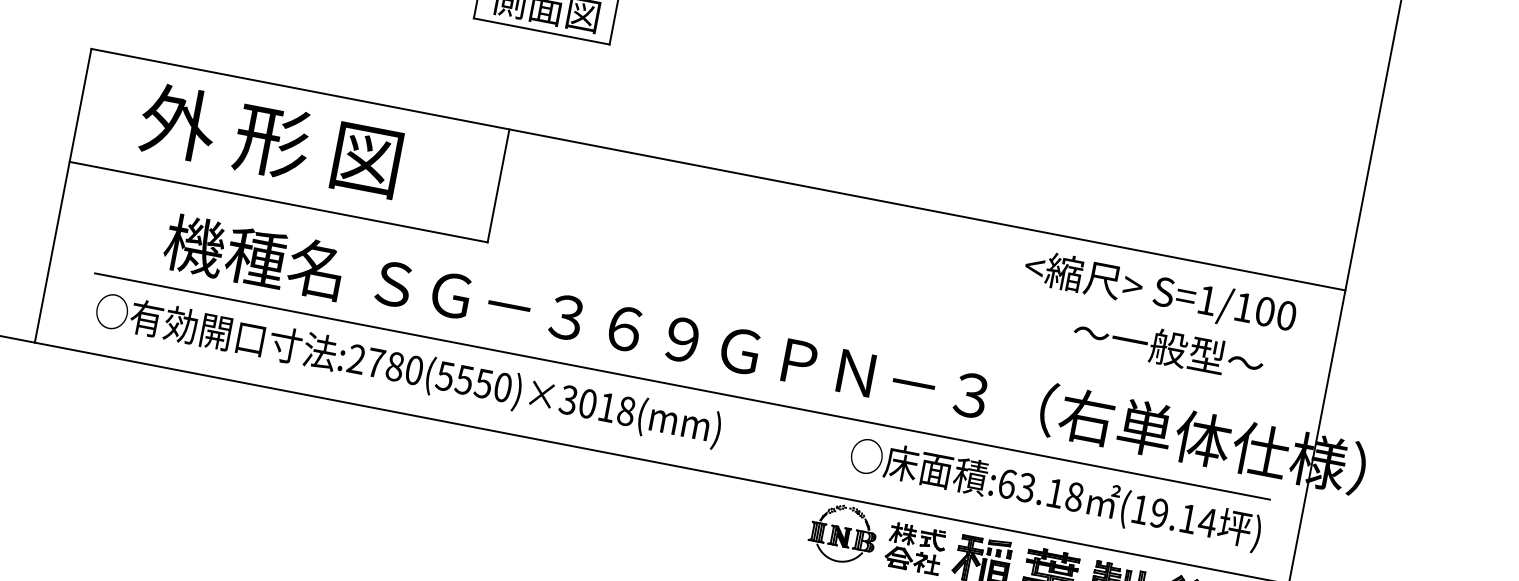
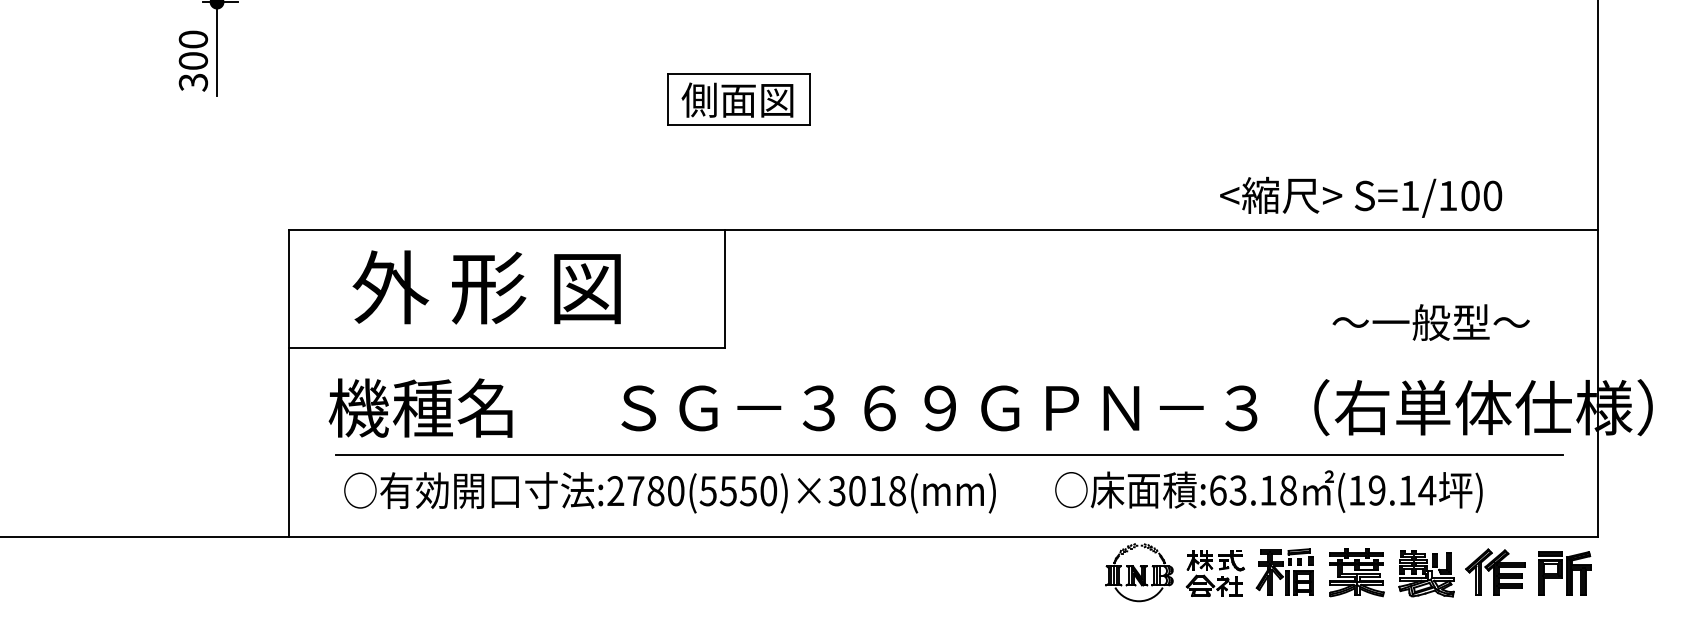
text: (253, 256) -> (420, 407), moved
text: (1160, 292) -> (1361, 196), moved
text: (1055, 494) -> (1268, 491), moved

